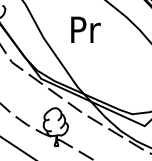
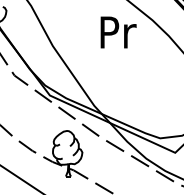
text: (85, 29) -> (118, 32), moved

